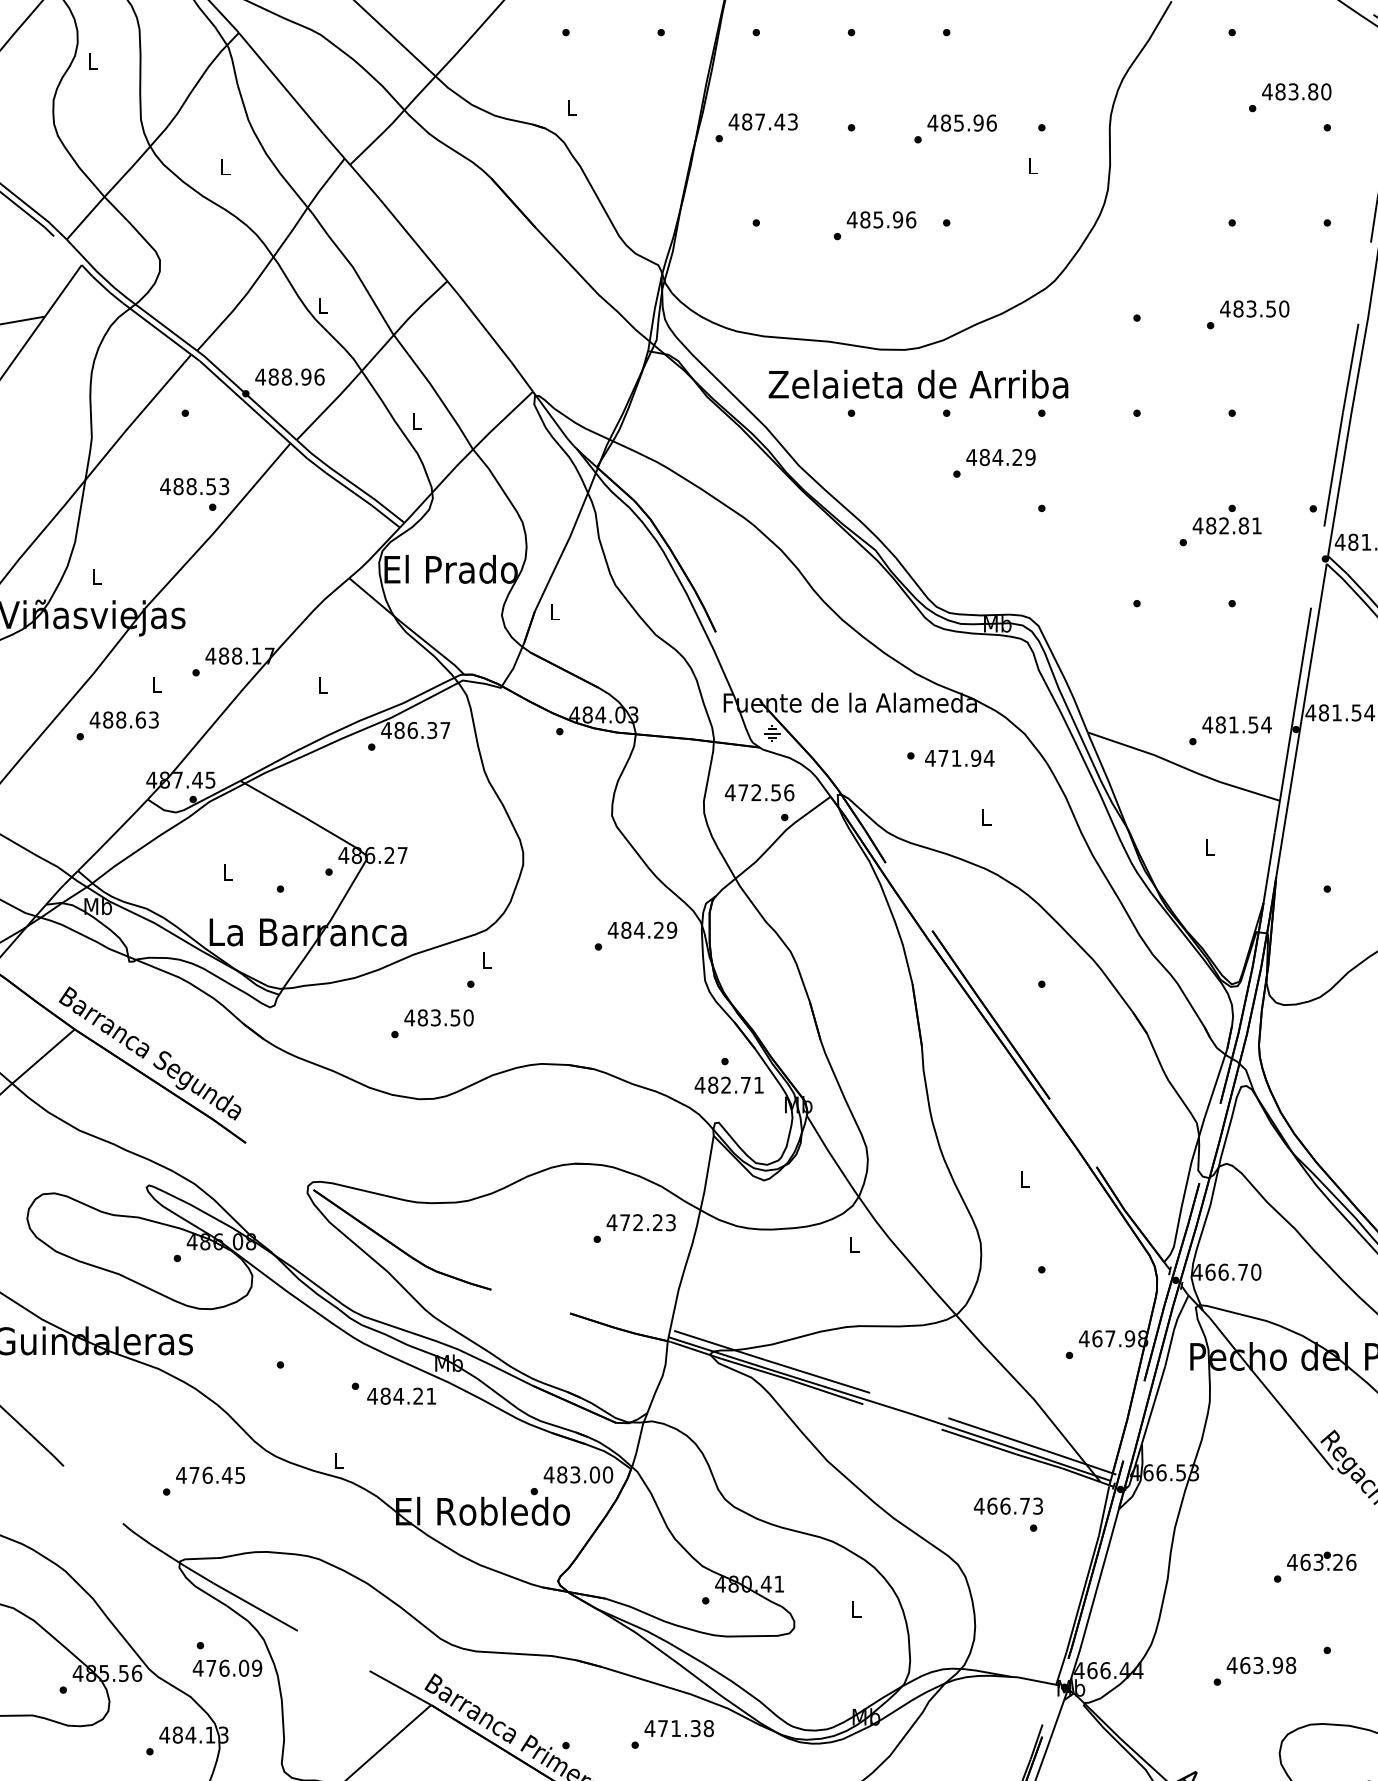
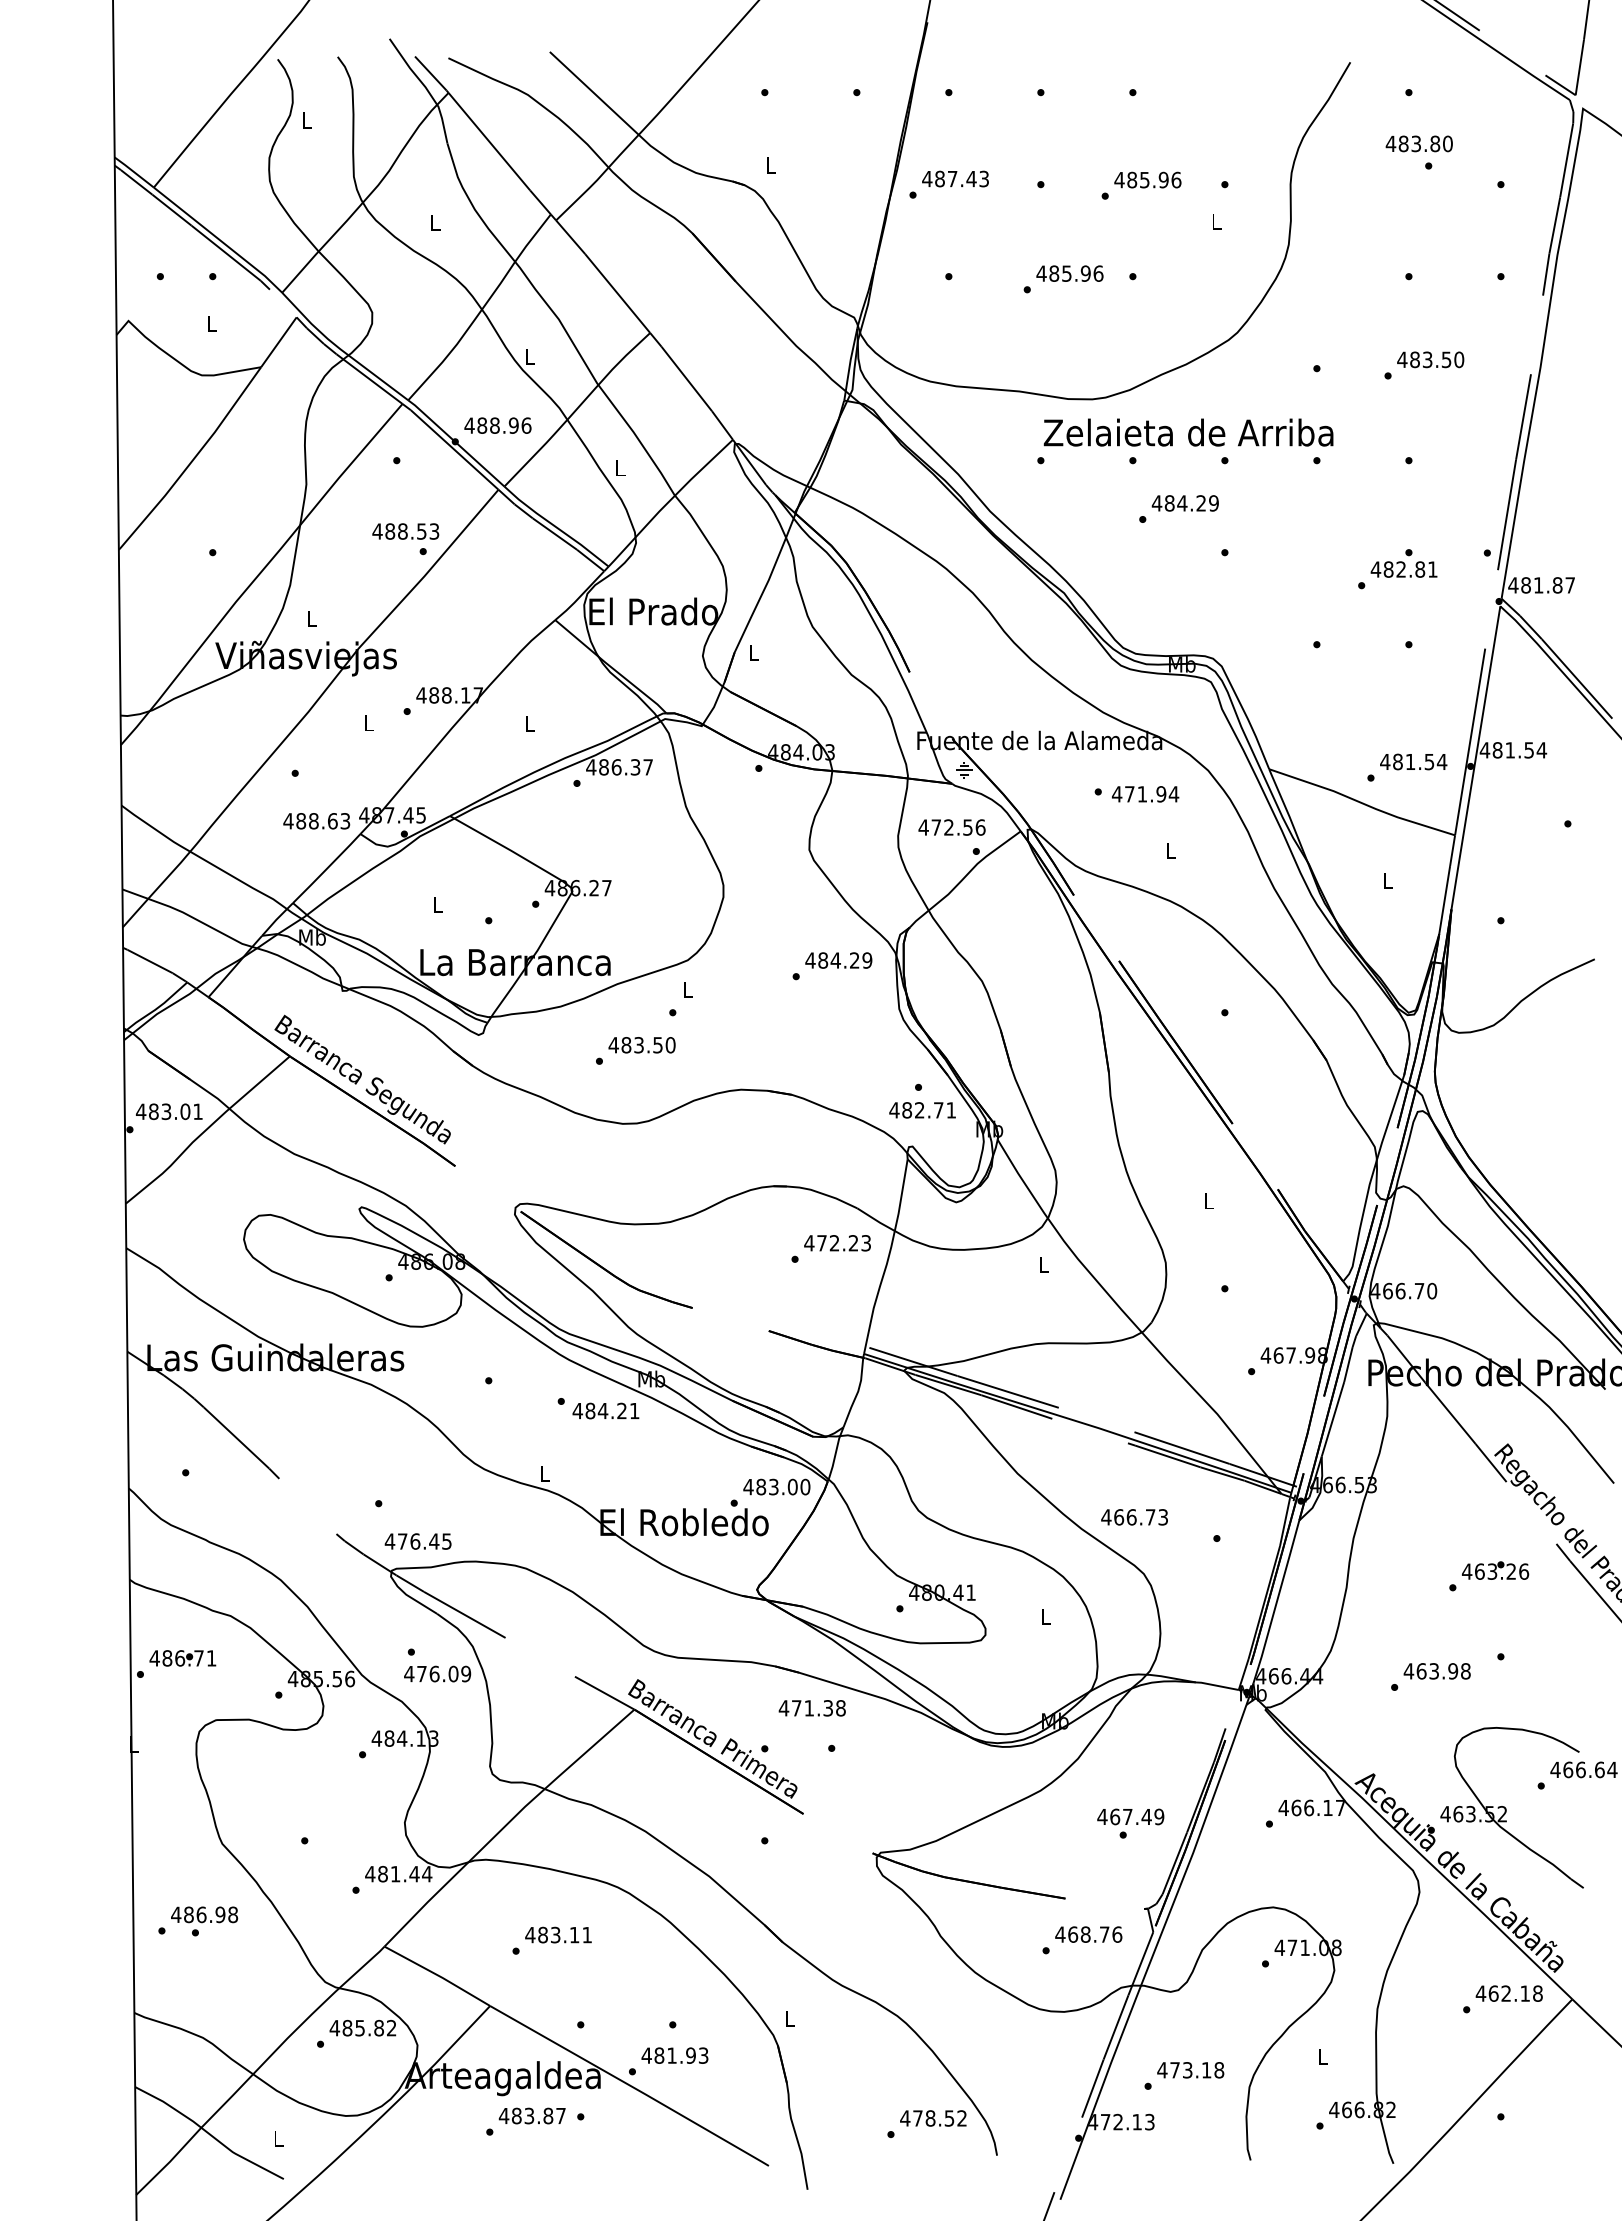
text: (1295, 91) -> (1418, 143), moved
text: (918, 384) -> (1188, 432), moved
text: (124, 720) -> (316, 821), moved
text: (209, 1475) -> (417, 1541), moved
text: (1008, 1506) -> (1134, 1517), moved
text: (678, 1728) -> (811, 1708), moved

